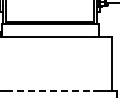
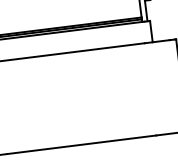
line: (50, 90) -> (82, 143), dashed -> solid

